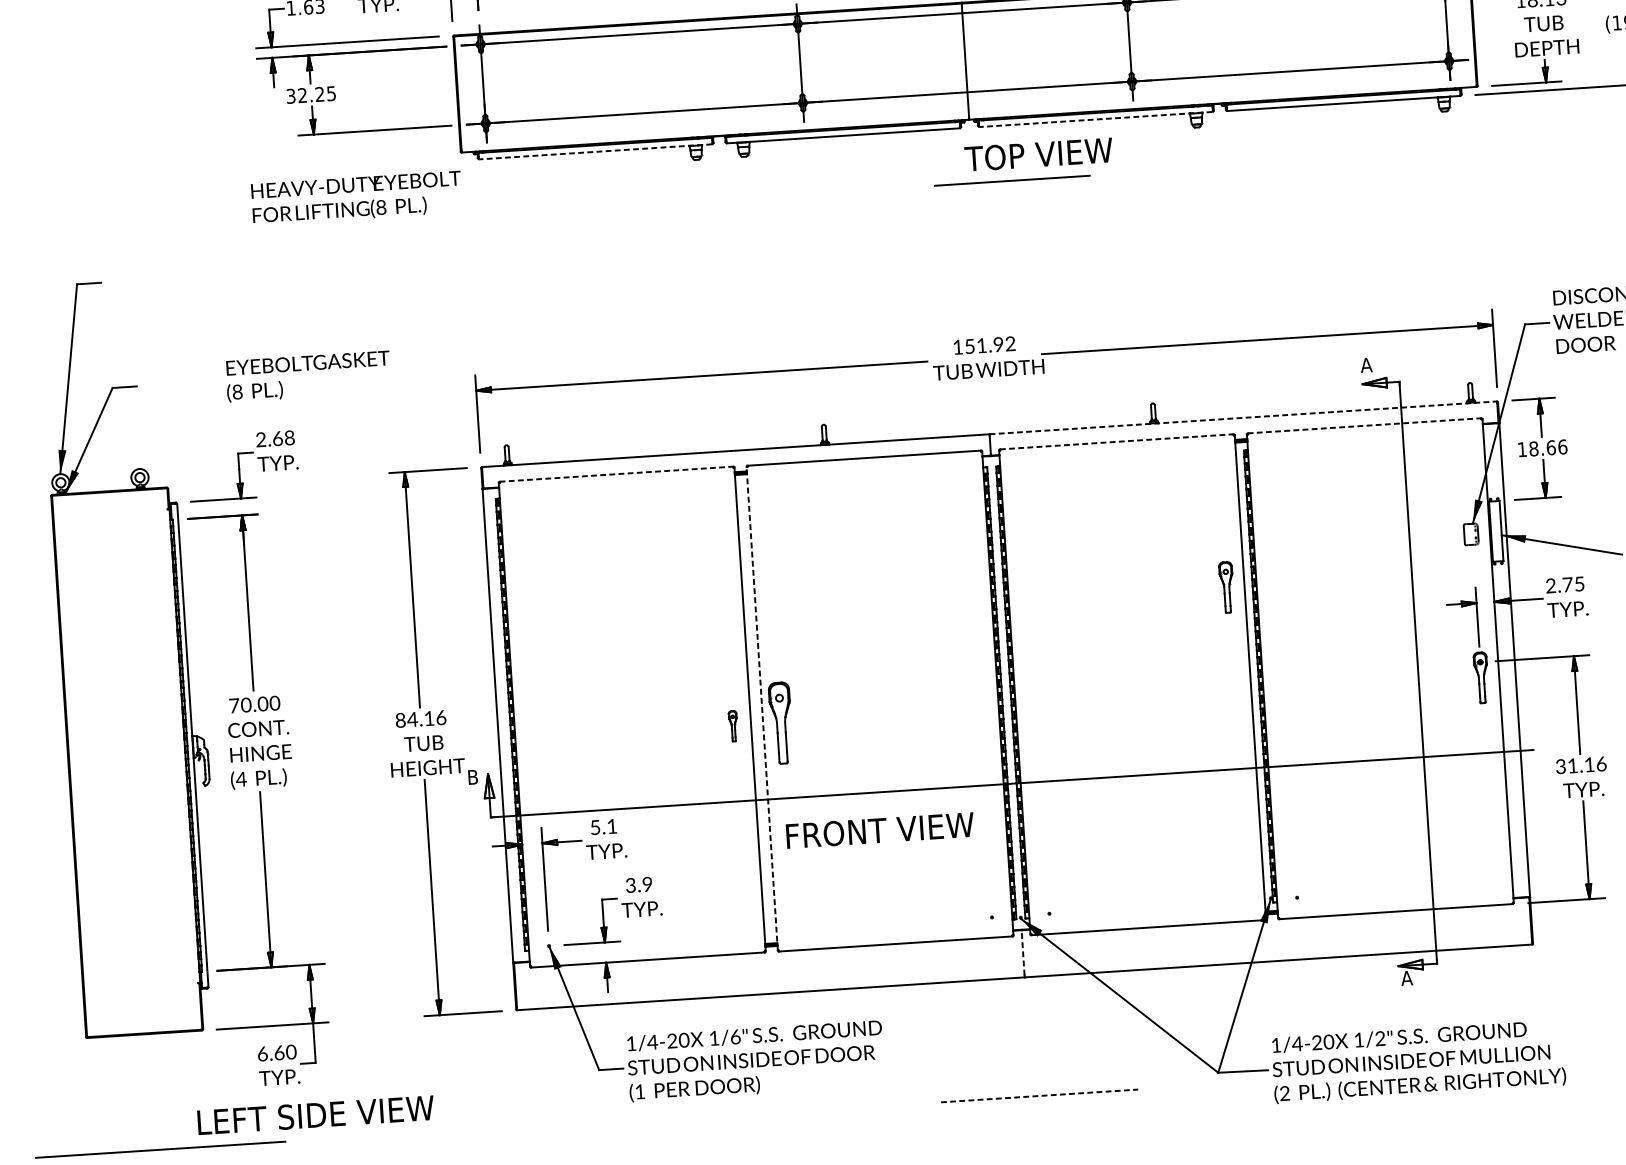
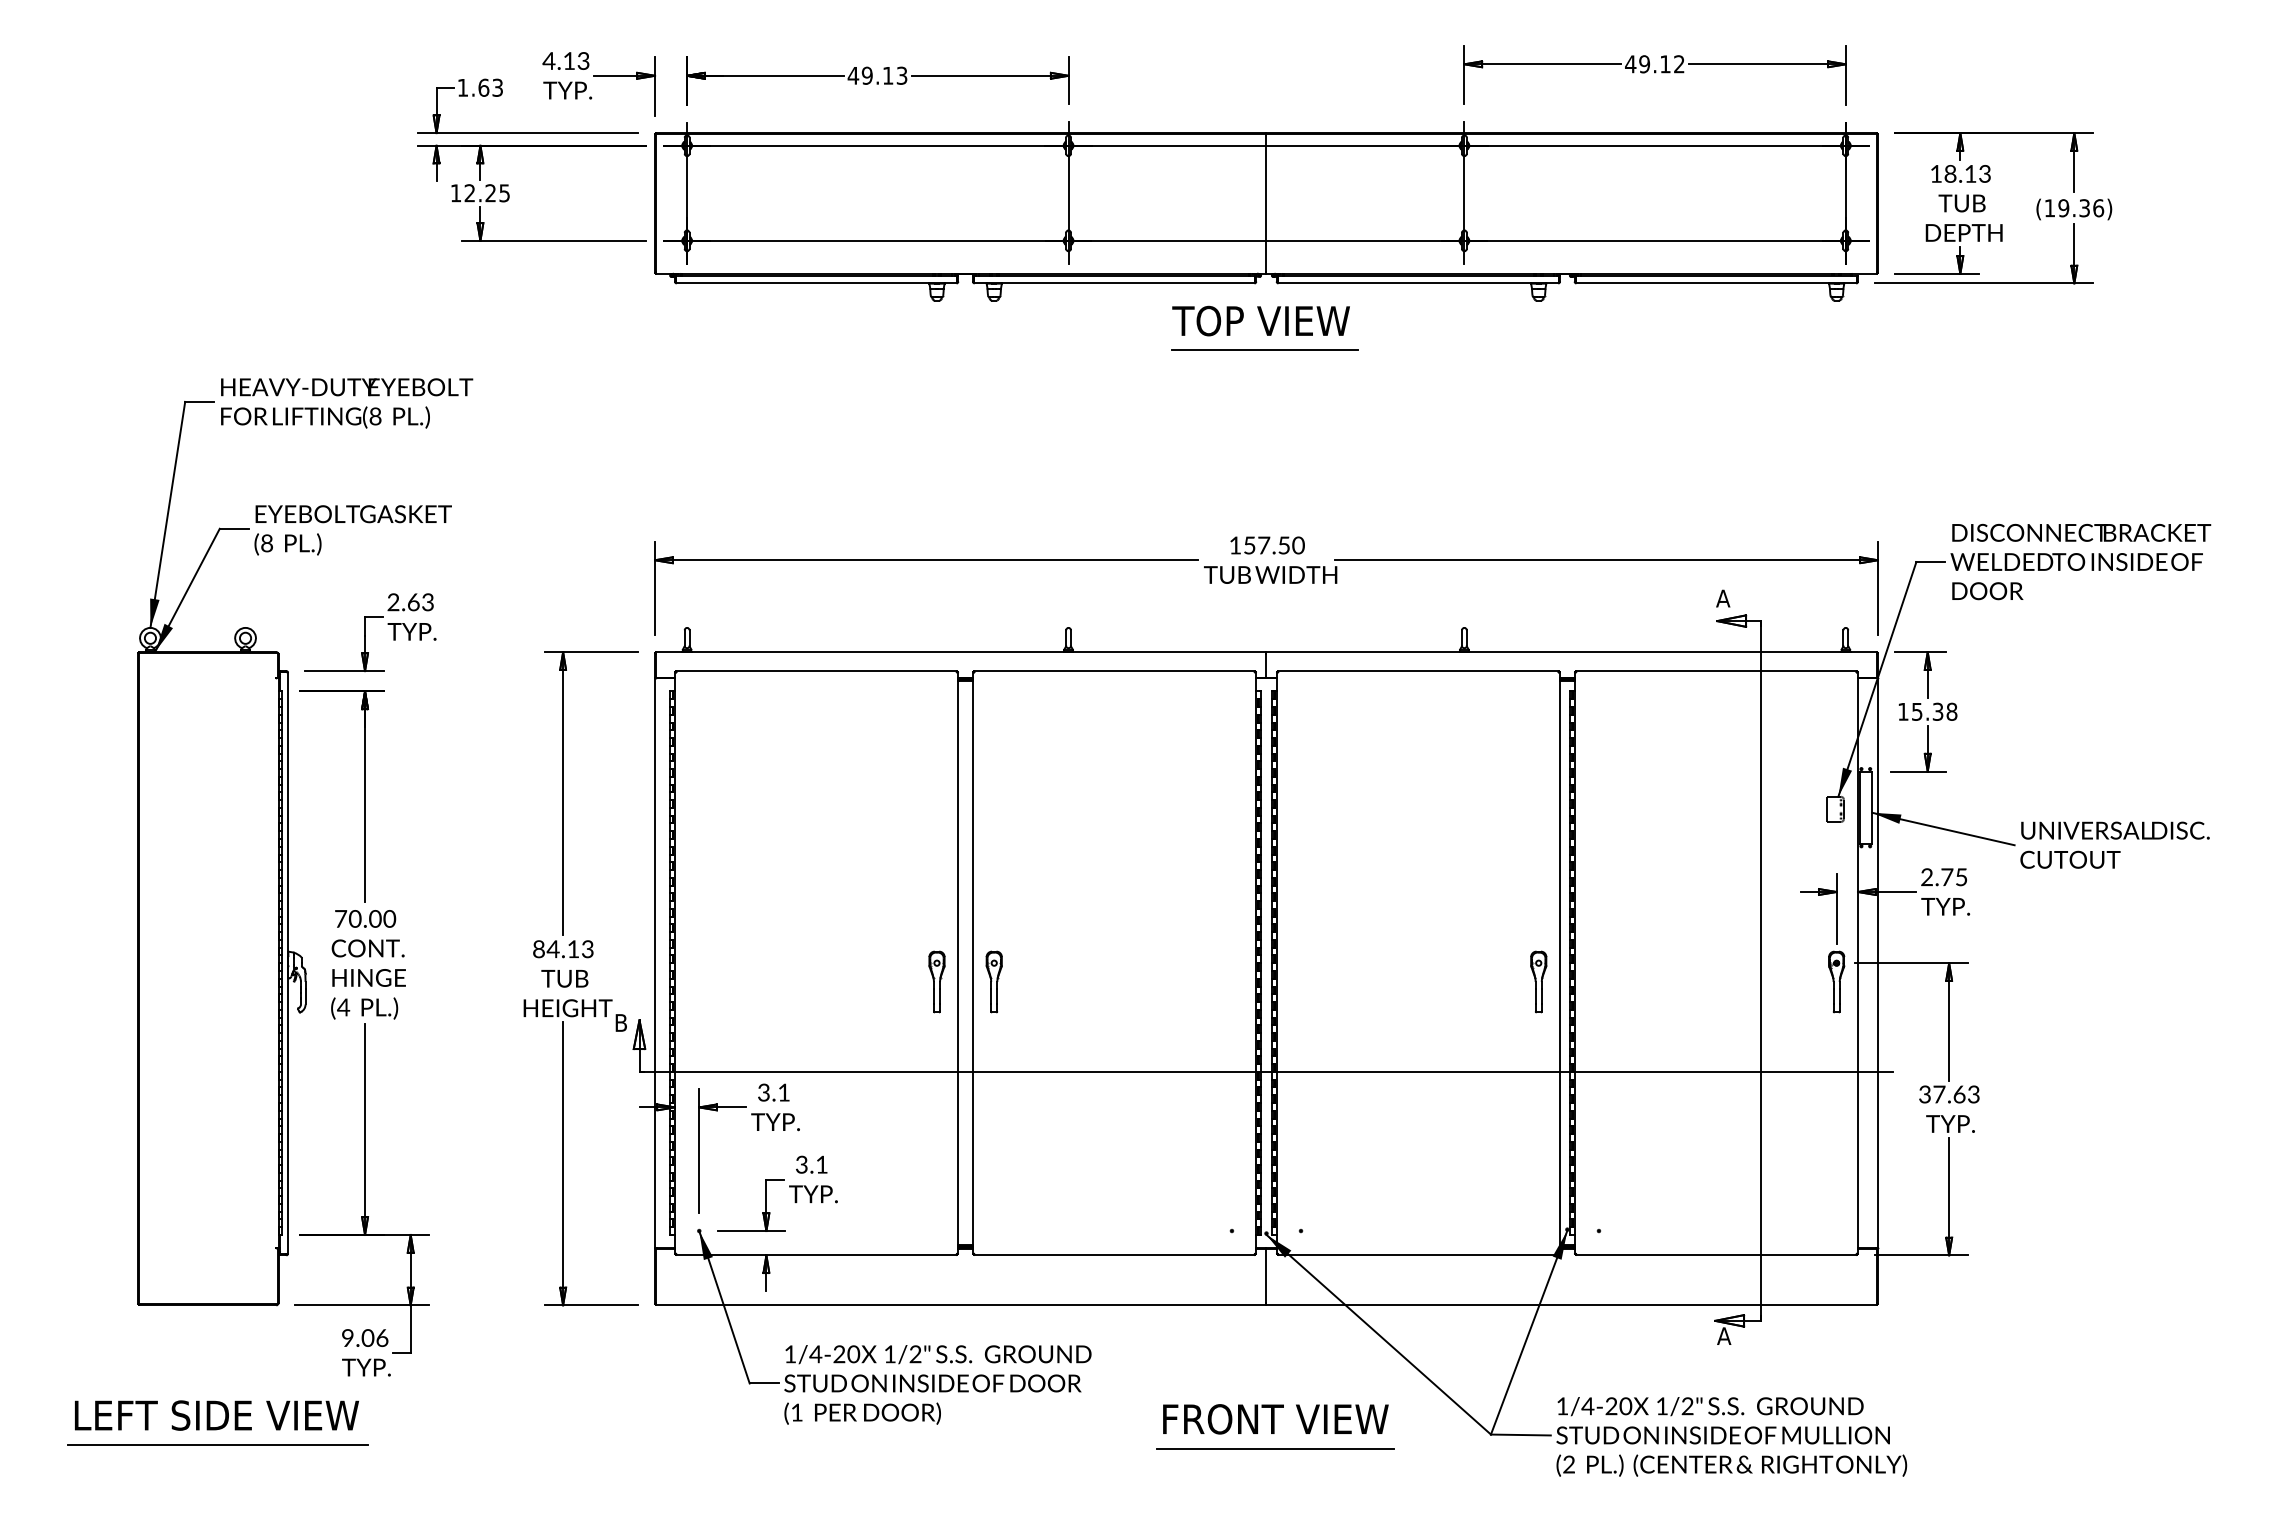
text: (290, 96) -> (455, 193), 32.25 -> 12.25
line: (1096, 119) -> (1418, 283), dashed -> solid
line: (595, 151) -> (816, 283), dashed -> solid
text: (1038, 154) -> (1260, 320), moved
line: (1011, 180) -> (1264, 349), moved
text: (357, 198) -> (347, 403), moved
text: (996, 344) -> (1281, 545), 151.92 -> 157.50
text: (307, 376) -> (352, 530), moved
line: (1244, 418) -> (1572, 652), dashed -> solid
line: (1364, 426) -> (1716, 671), dashed -> solid
text: (289, 438) -> (427, 602), 2.68 -> 2.63
line: (1117, 442) -> (1418, 671), dashed -> solid
text: (1548, 447) -> (1934, 711), 18.66 -> 15.38
line: (616, 474) -> (816, 671), dashed -> solid
part: (1226, 587) -> (1538, 981), moved
line: (761, 708) -> (972, 962), dashed -> solid
text: (440, 717) -> (587, 948), 84.16 -> 84.13
part: (780, 722) -> (993, 981), size x0.62
part: (732, 725) -> (936, 981), size x1.67
text: (1587, 764) -> (1956, 1094), 31.16 -> 37.63
text: (595, 827) -> (763, 1092), 5.1 -> 3.1
text: (879, 830) -> (1275, 1419), moved
text: (647, 884) -> (821, 1164), 3.9 -> 3.1
line: (1023, 952) -> (1266, 1275), dashed -> solid
text: (735, 1037) -> (915, 1354), 1/6" -> 1/2"
text: (277, 1052) -> (365, 1337), 6.60 -> 9.06
line: (1039, 1095) -> (1275, 1448), dashed -> solid
text: (315, 1115) -> (216, 1415), moved

